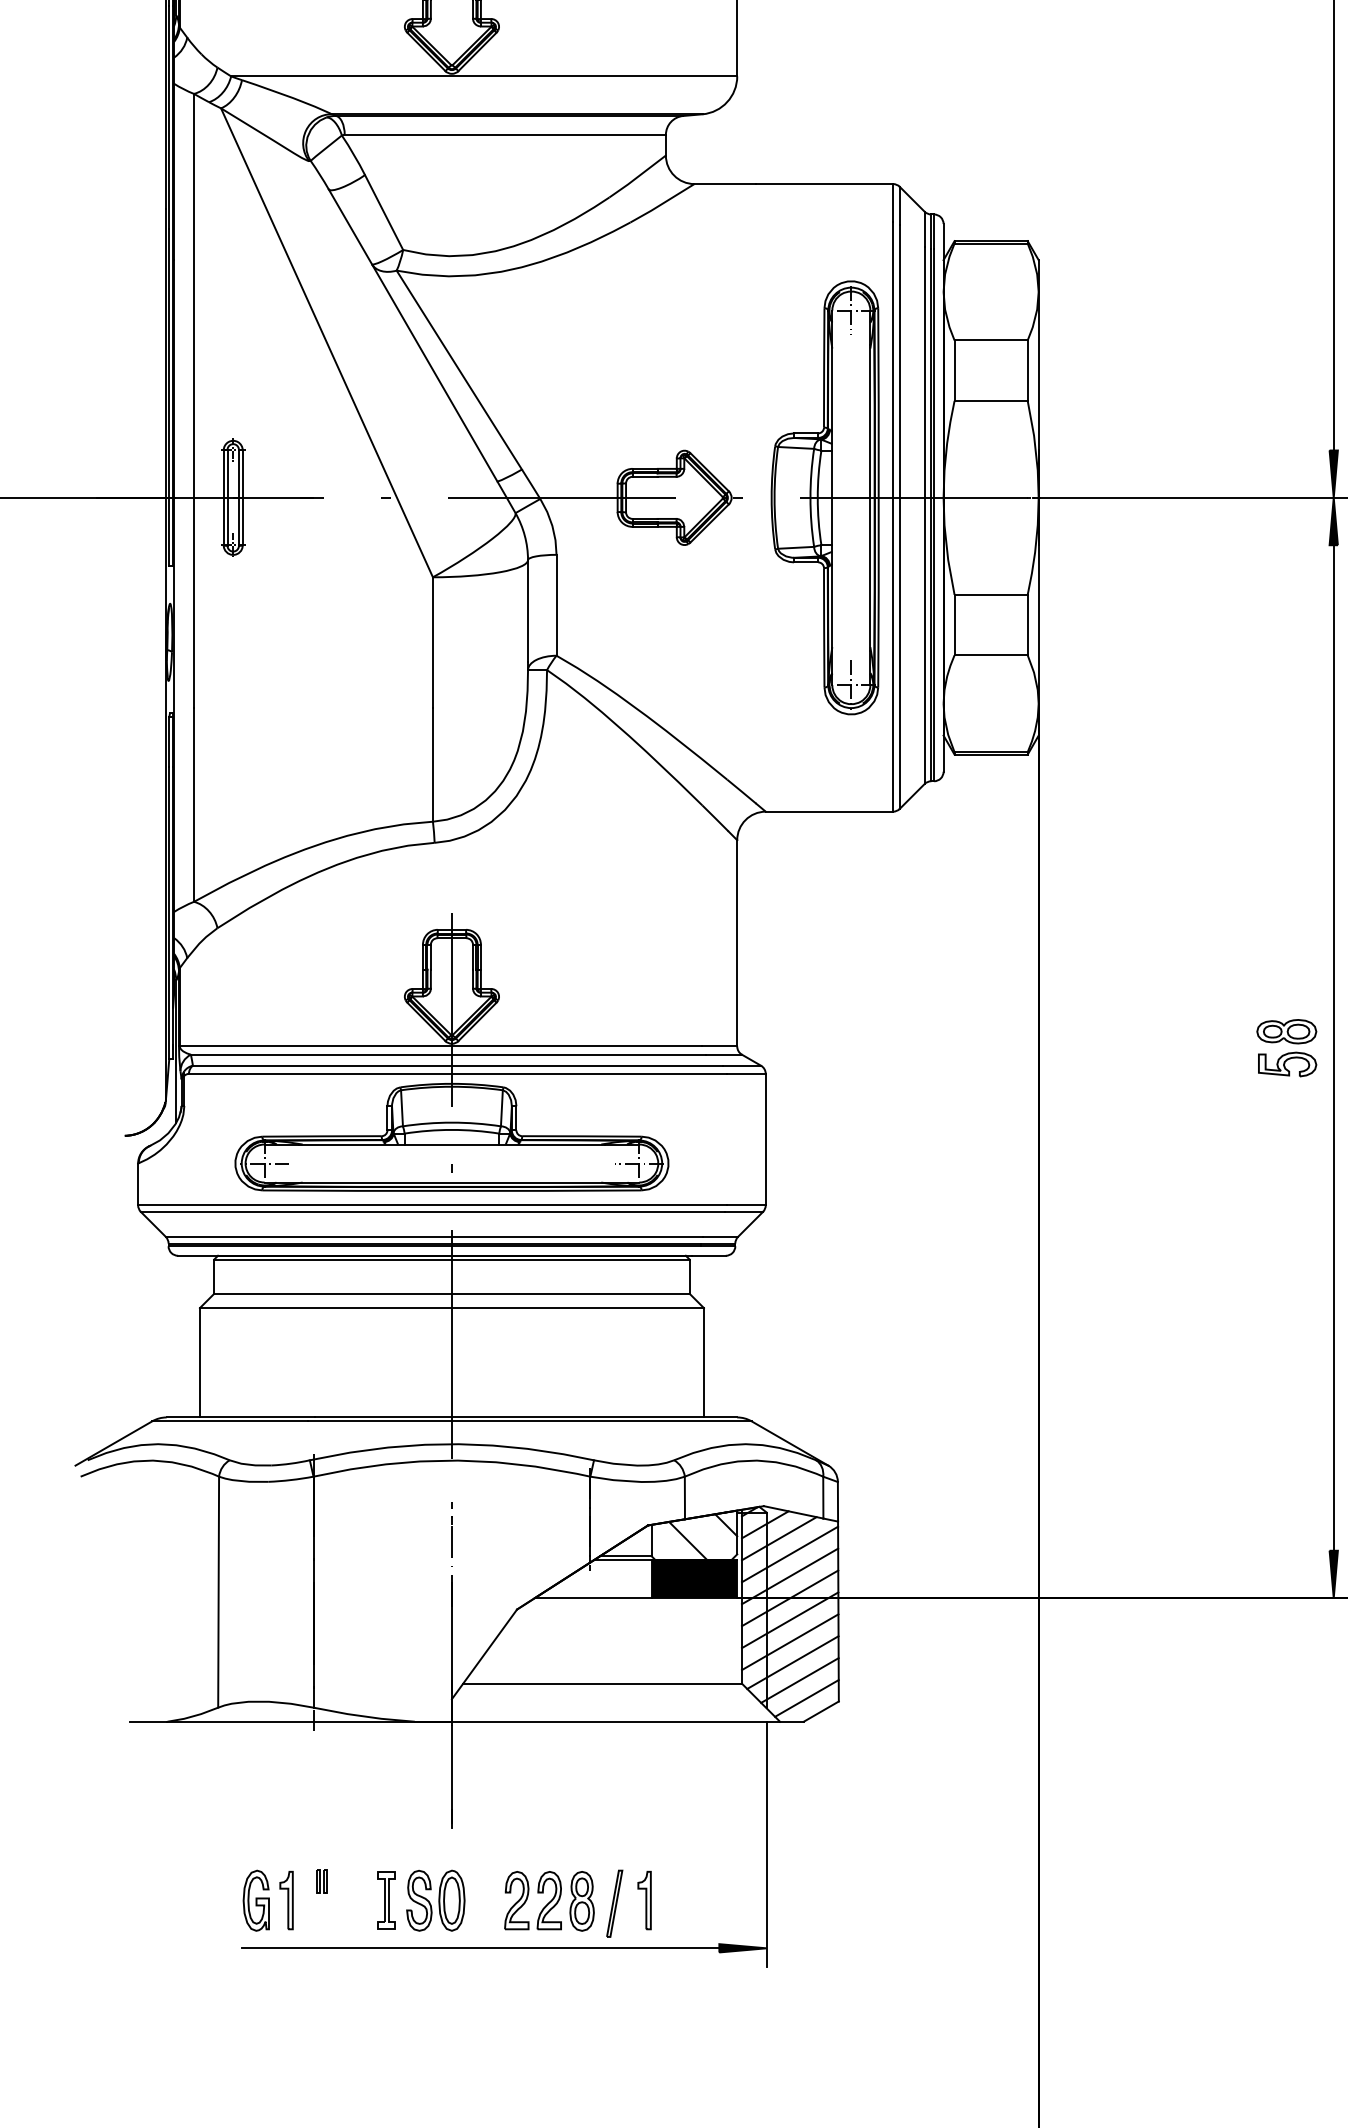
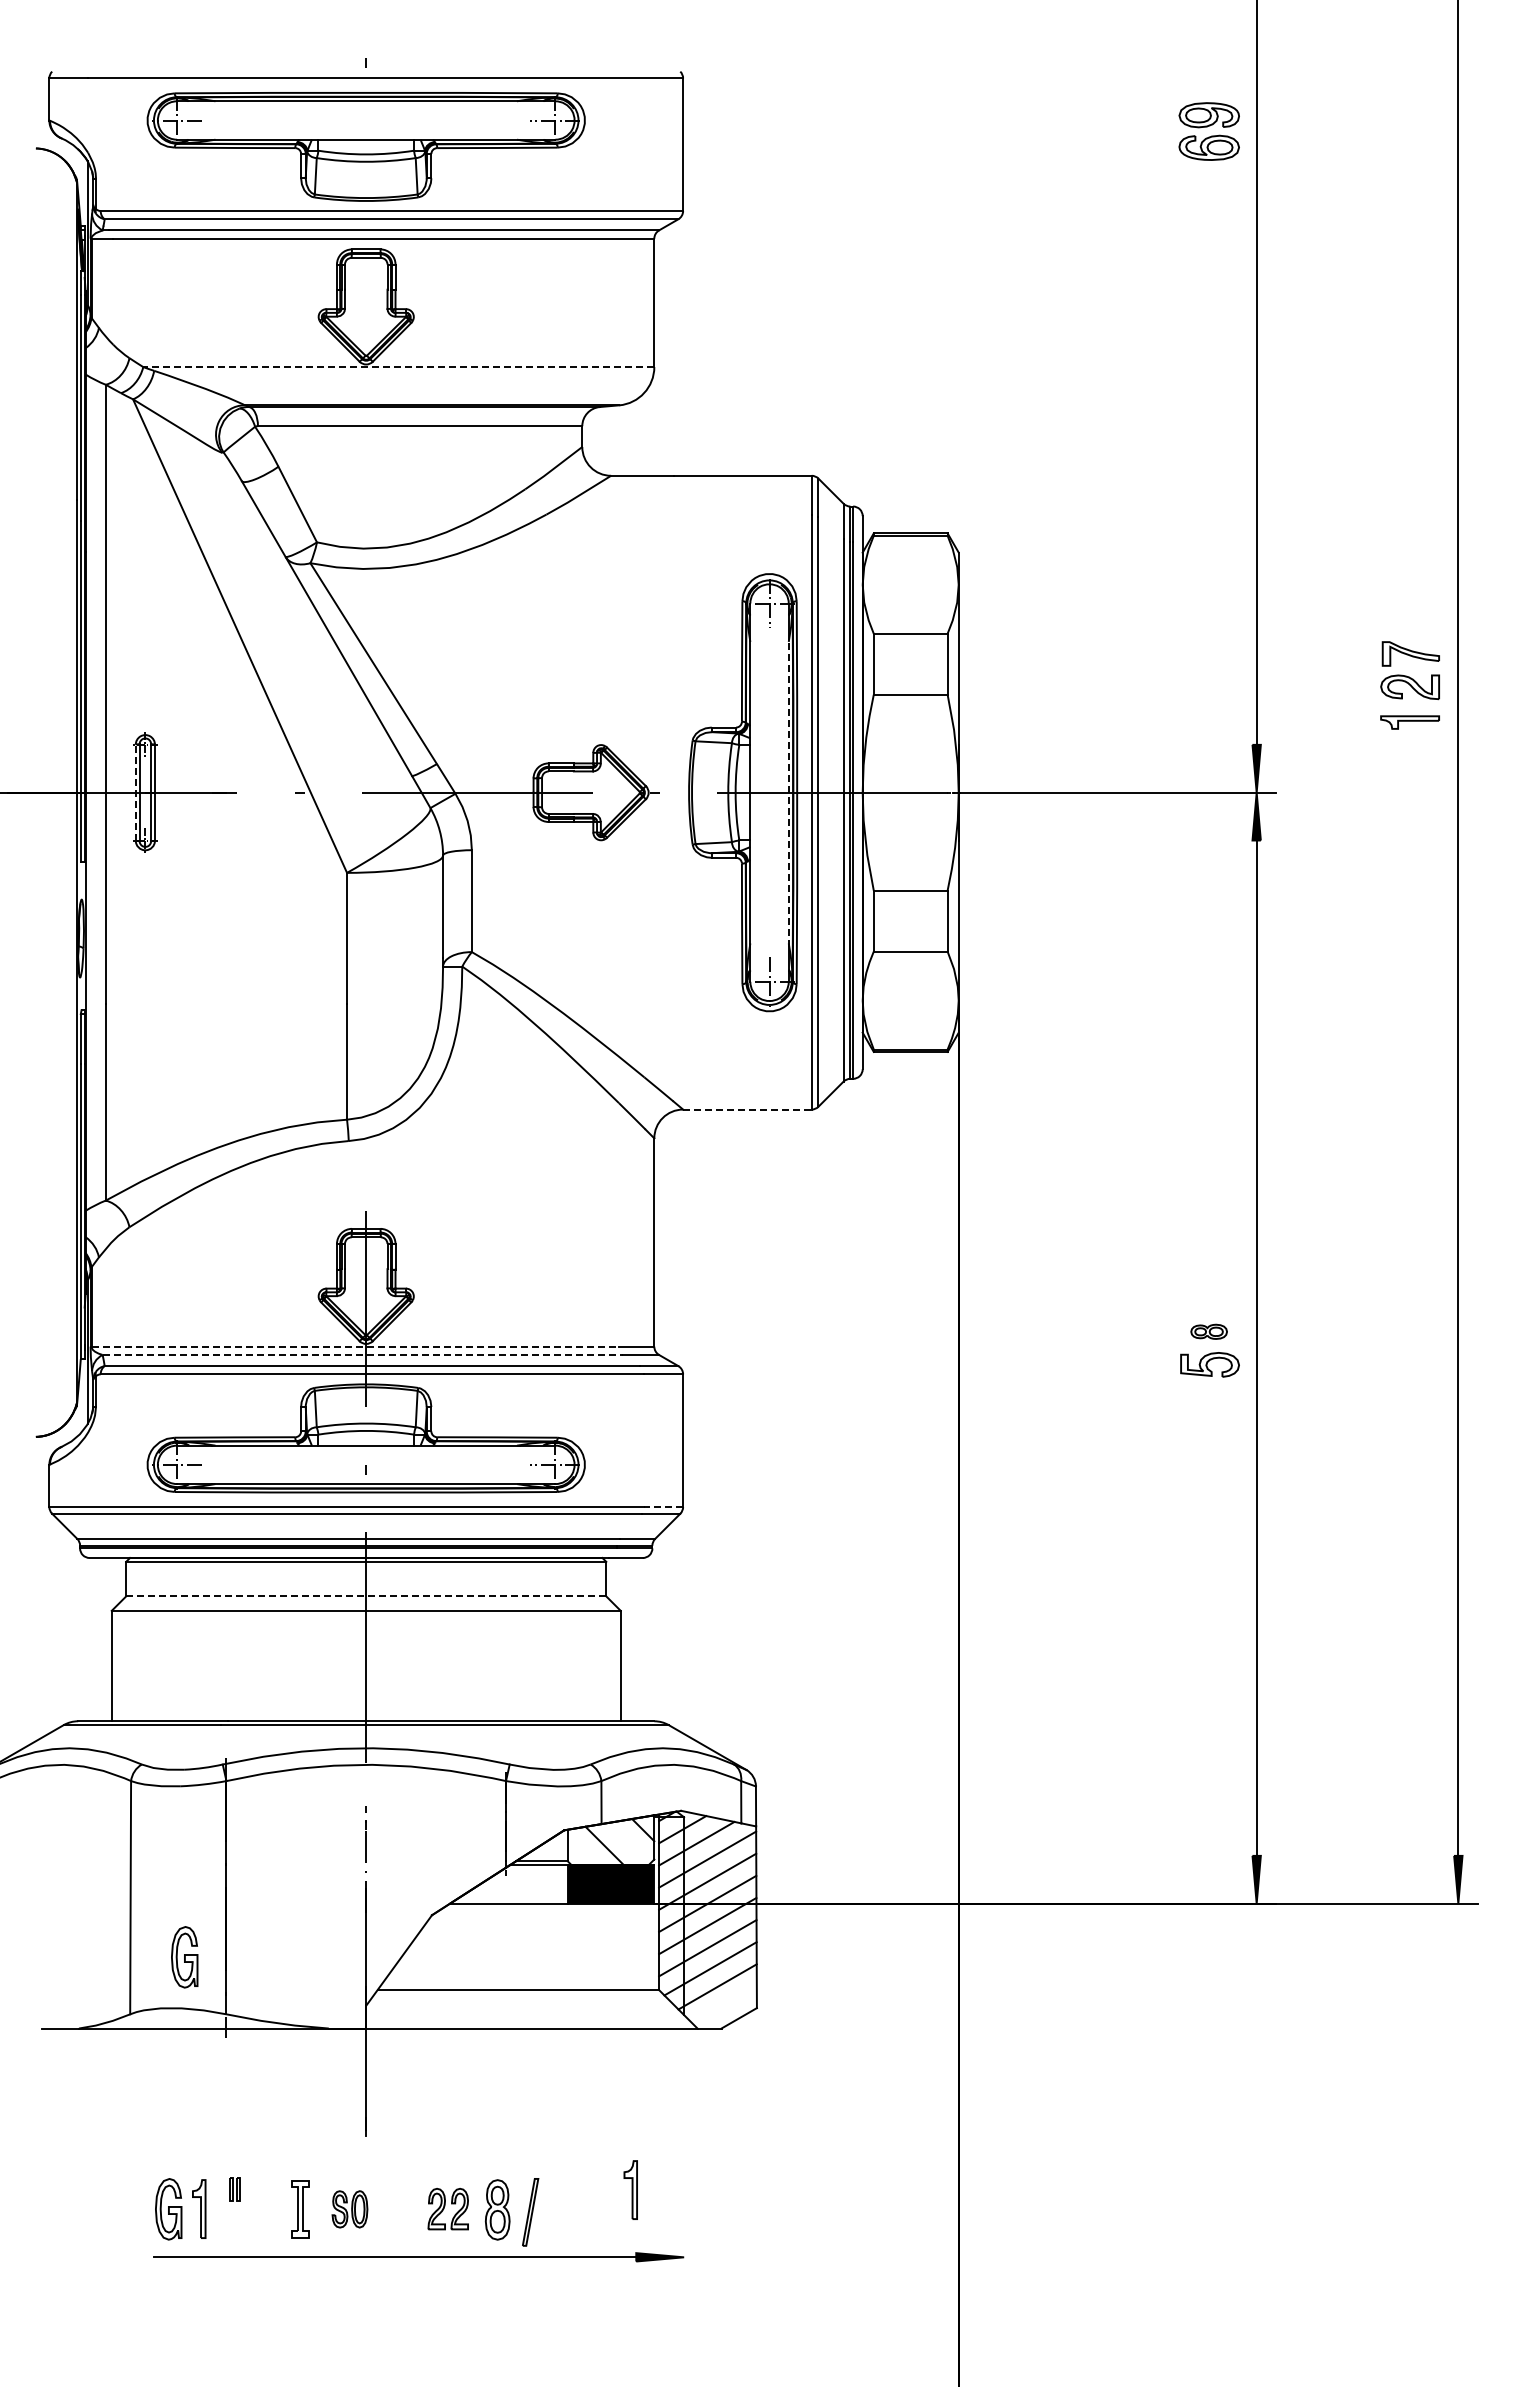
line: (483, 76) -> (398, 367), solid -> dashed
line: (223, 497) -> (135, 792), solid -> dashed
line: (870, 497) -> (788, 792), solid -> dashed
line: (829, 811) -> (747, 1109), solid -> dashed
part: (1286, 1031) -> (1208, 1331), size x0.6
line: (441, 1046) -> (355, 1346), solid -> dashed
line: (449, 1054) -> (363, 1354), solid -> dashed
line: (746, 1204) -> (663, 1506), solid -> dashed
line: (451, 1293) -> (365, 1596), solid -> dashed
part: (271, 1651) -> (184, 1957), added
line: (806, 1697) -> (724, 2004), removed
line: (767, 1844) -> (684, 2152), removed
part: (533, 1899) -> (448, 2208), size x0.7
part: (644, 1899) -> (630, 2189), moved
part: (435, 1900) -> (349, 2209), size x0.6

